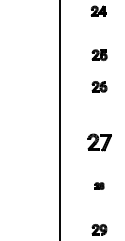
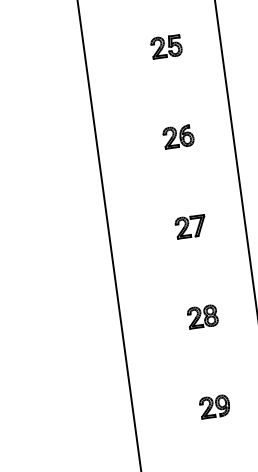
part: (99, 86) -> (178, 136), moved
part: (99, 142) -> (190, 226), size x0.62
part: (99, 185) -> (202, 315), size x1.67

